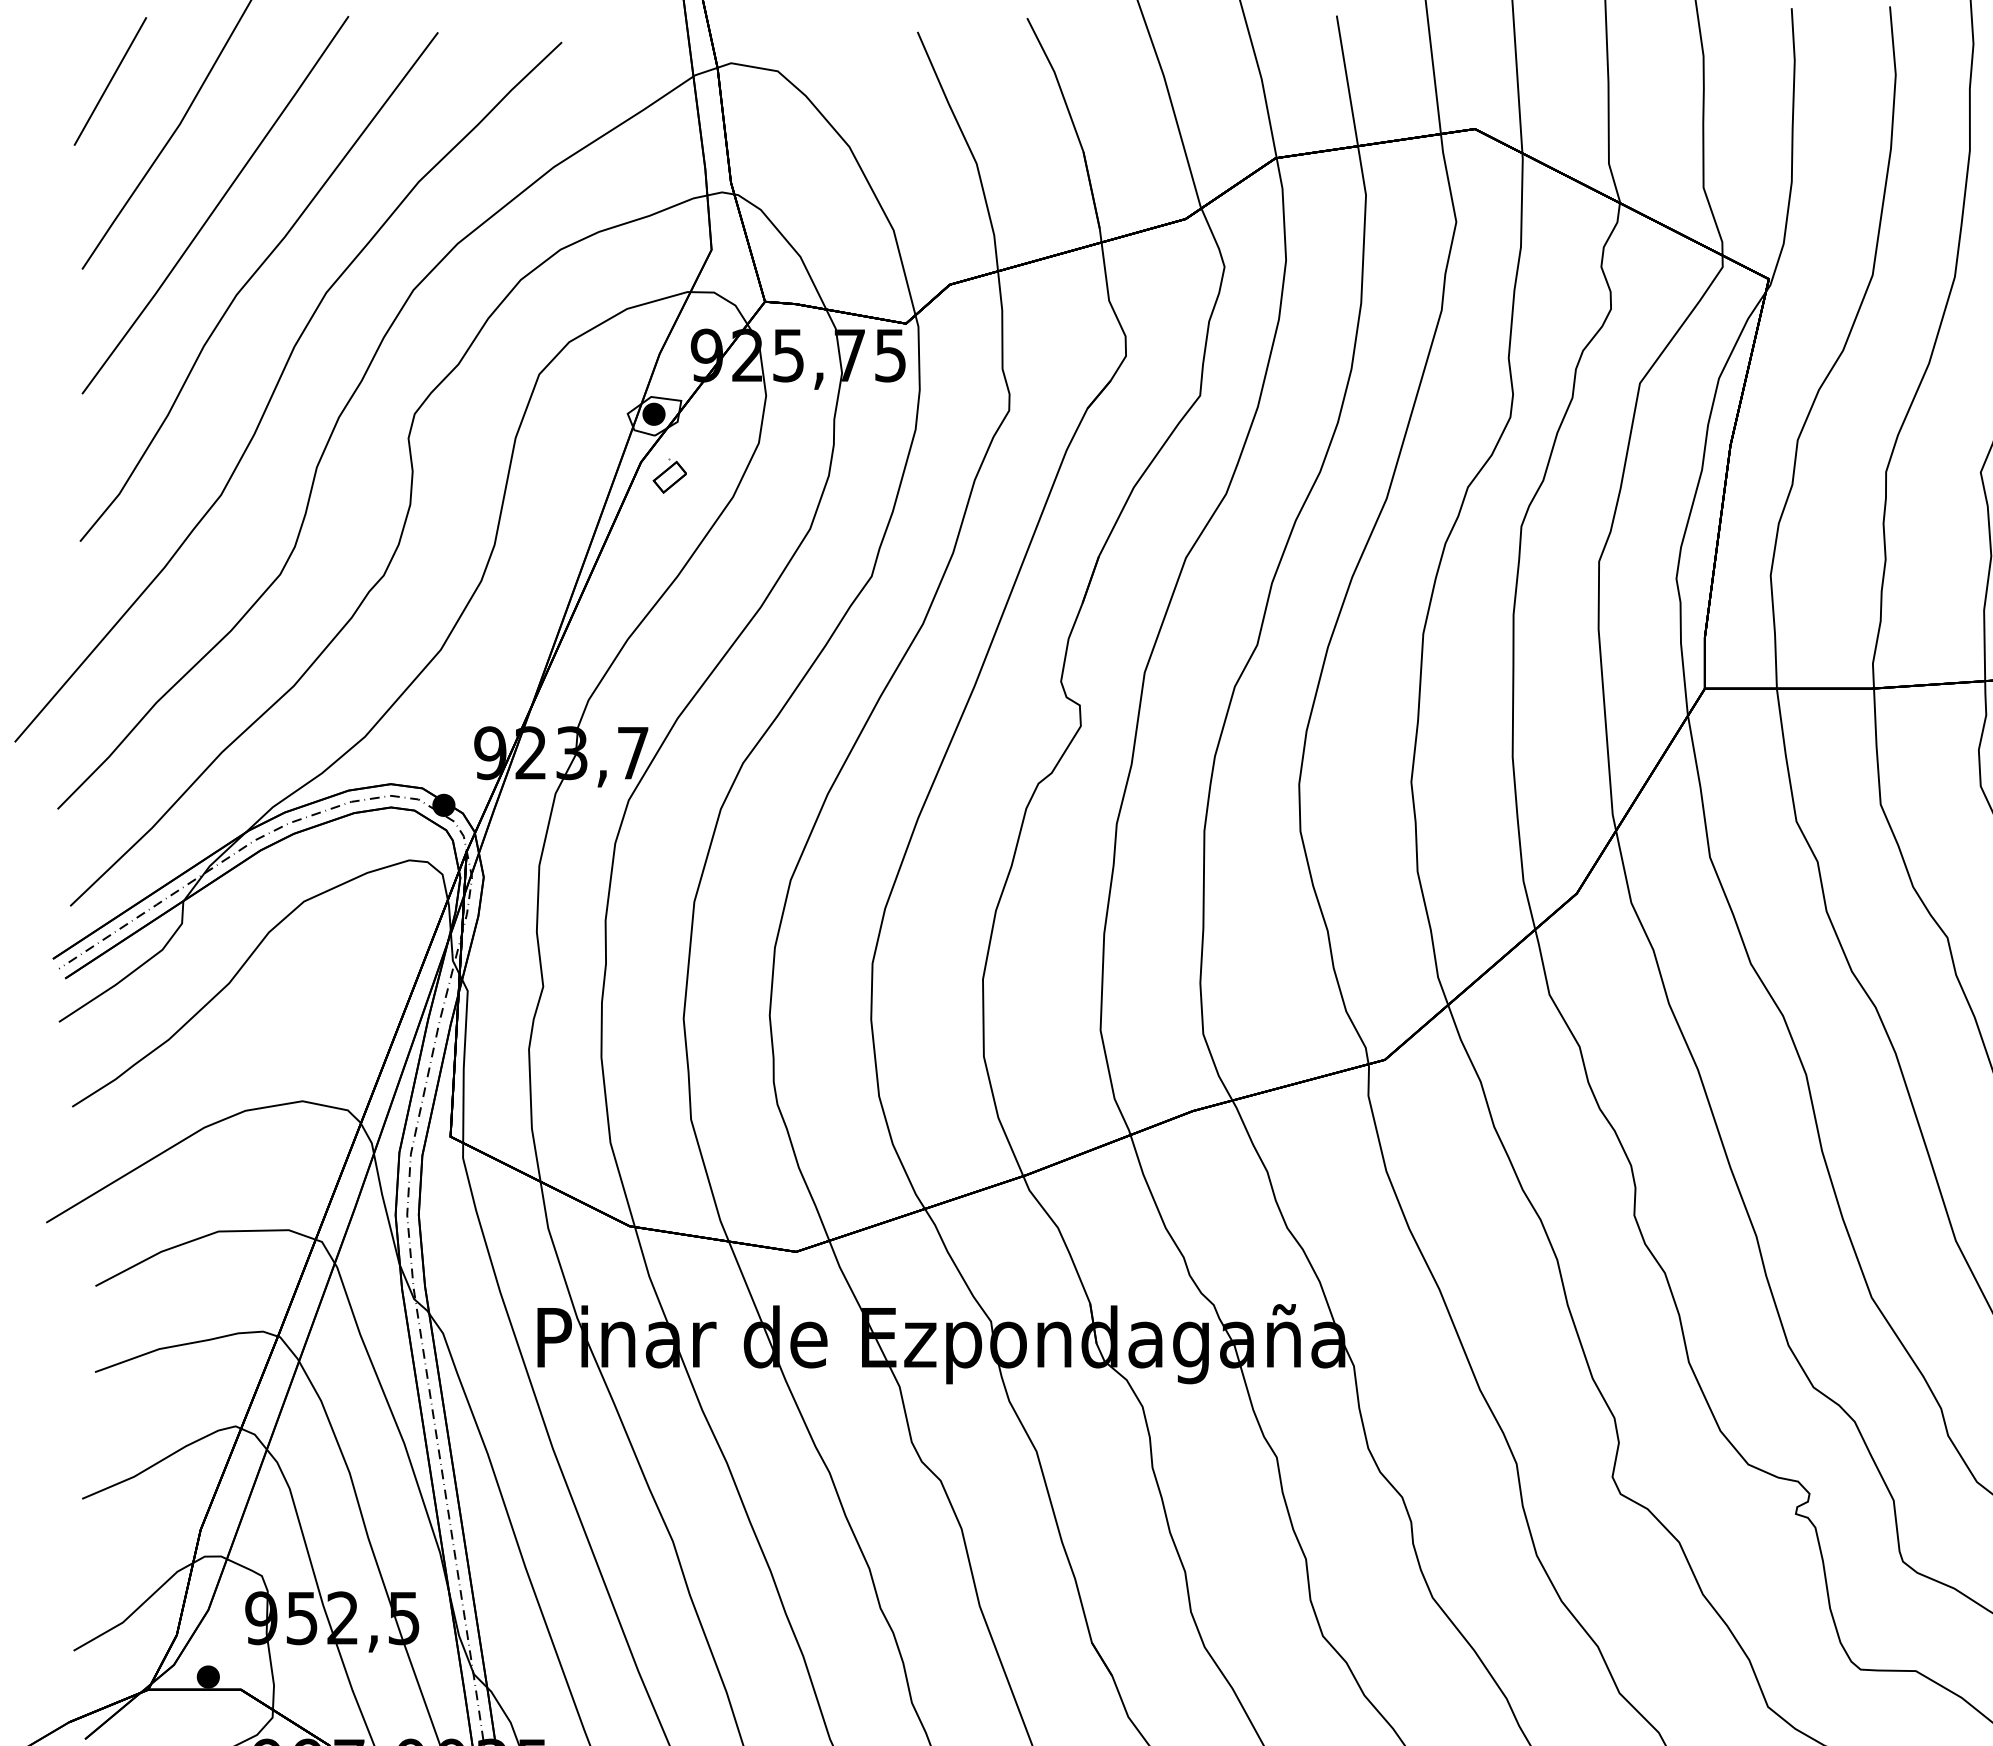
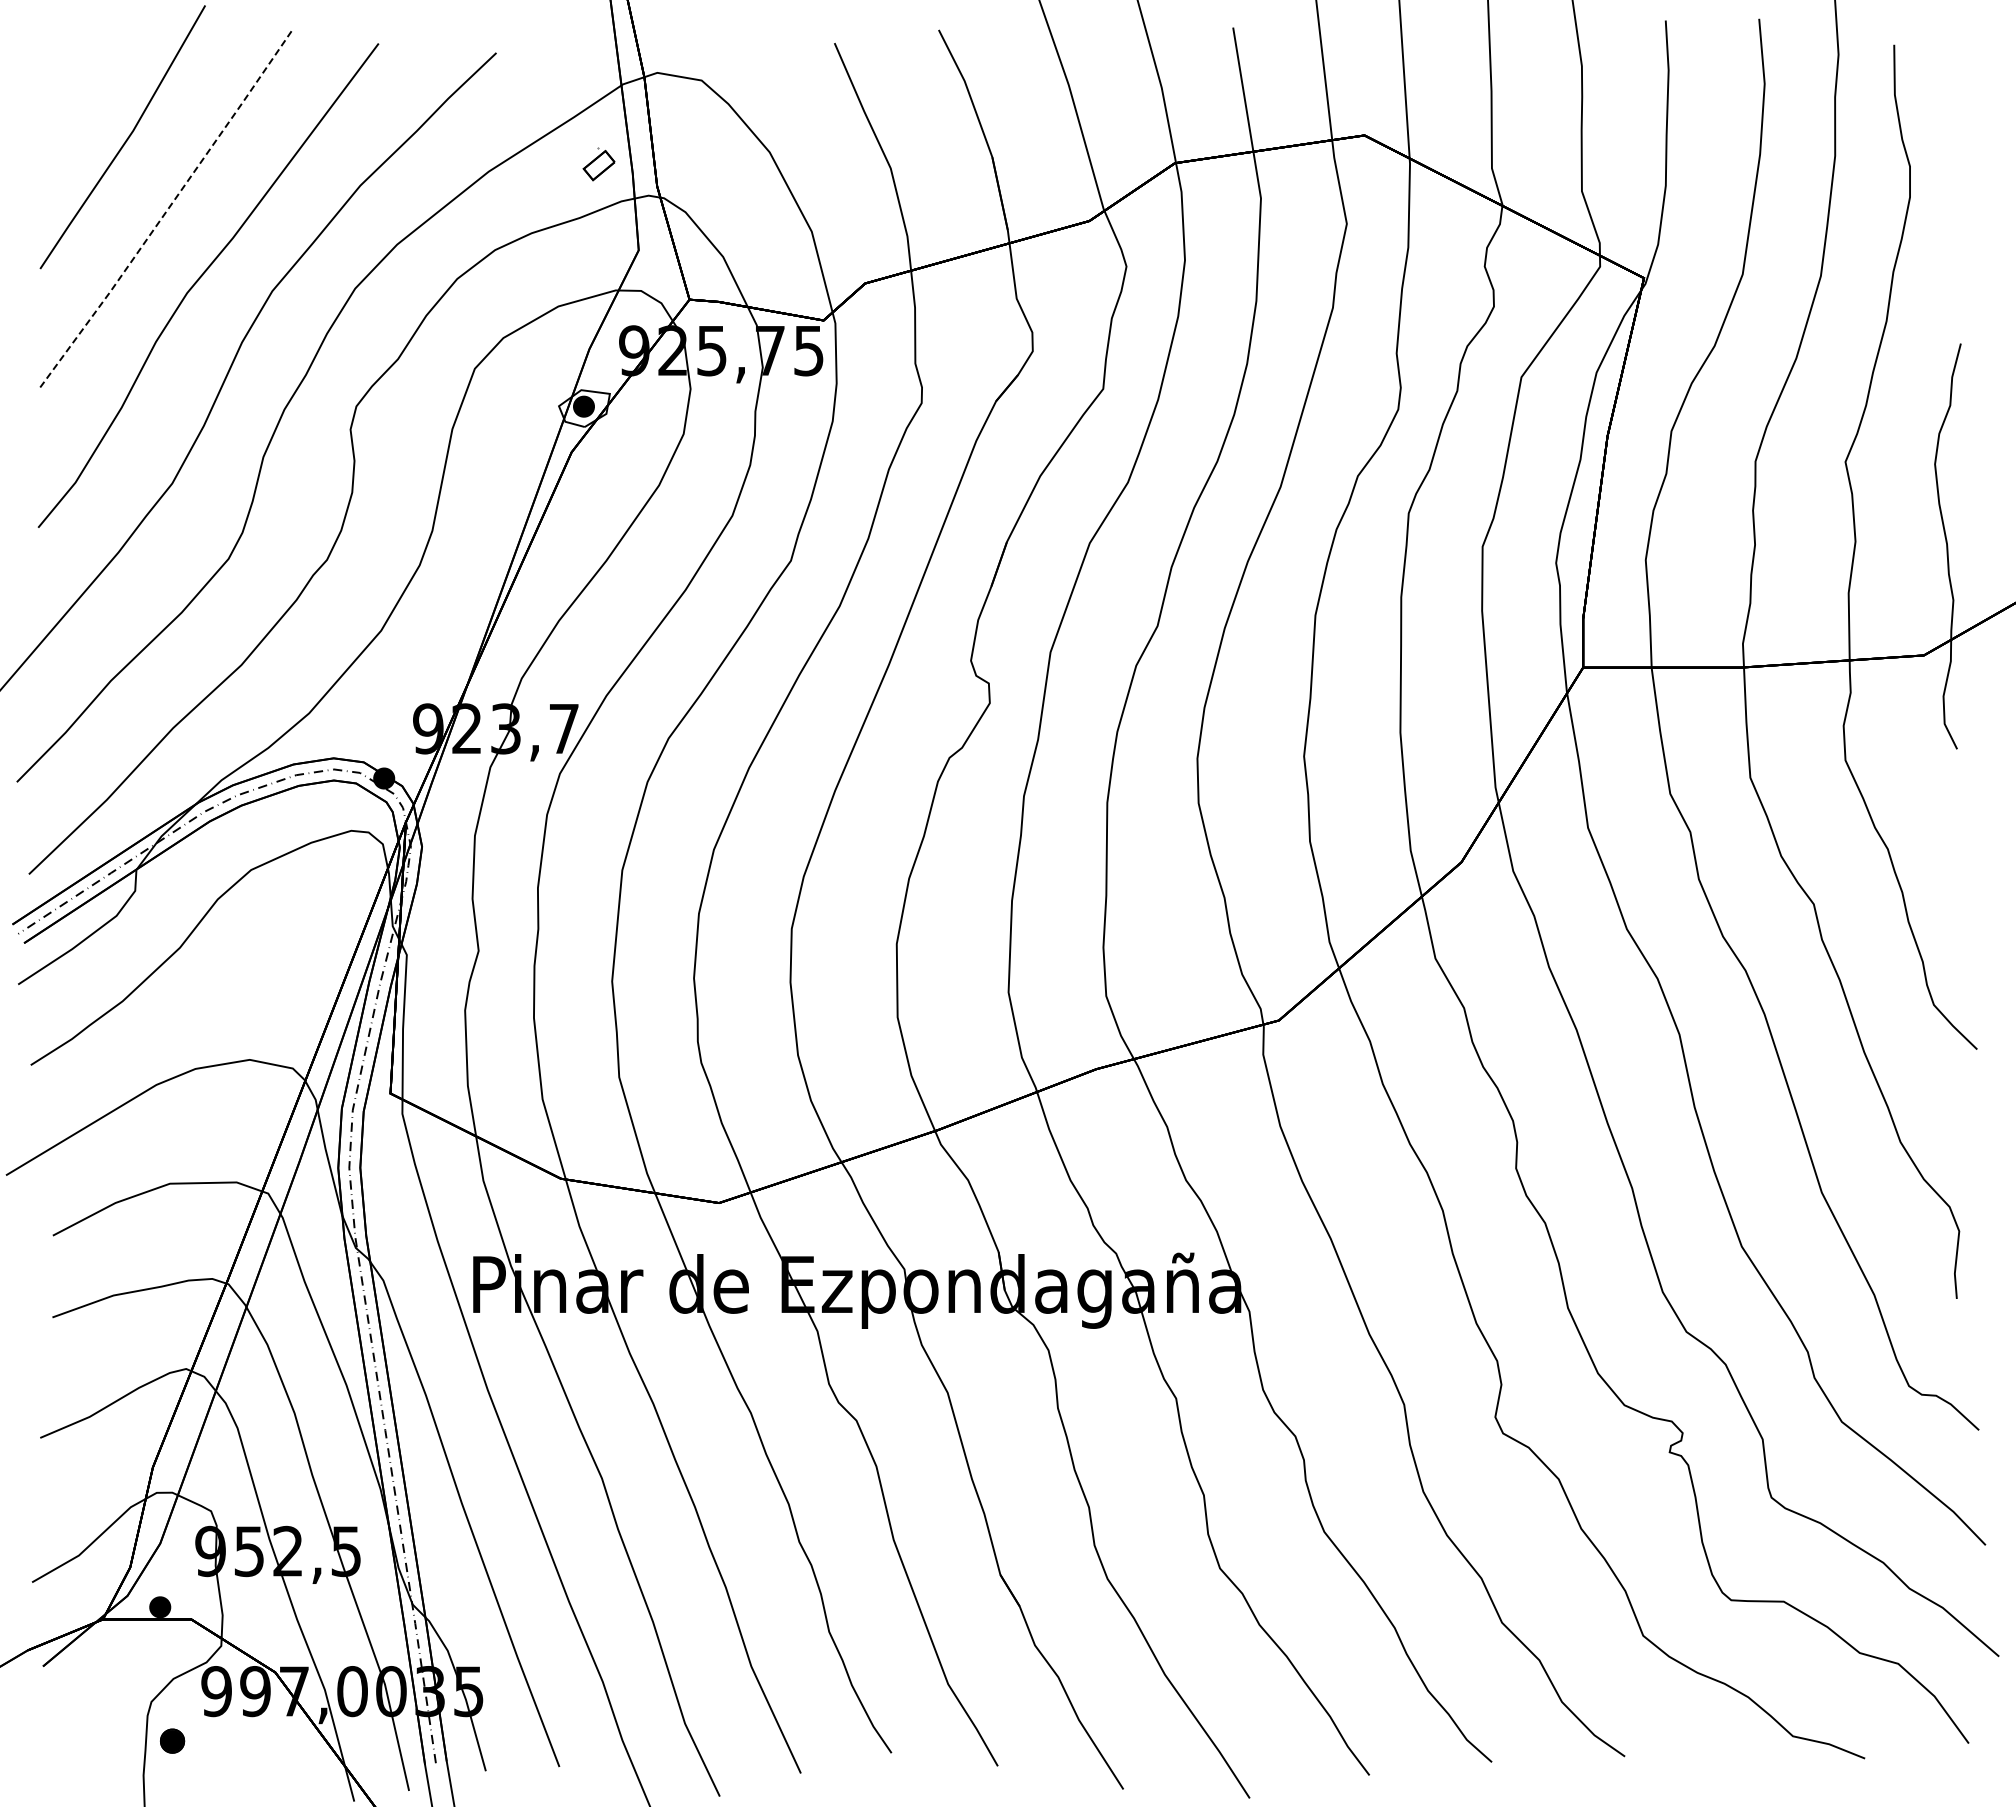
line: (109, 81) -> (66, 90), removed
line: (217, 205) -> (168, 208), solid -> dashed
part: (669, 476) -> (598, 164), moved

